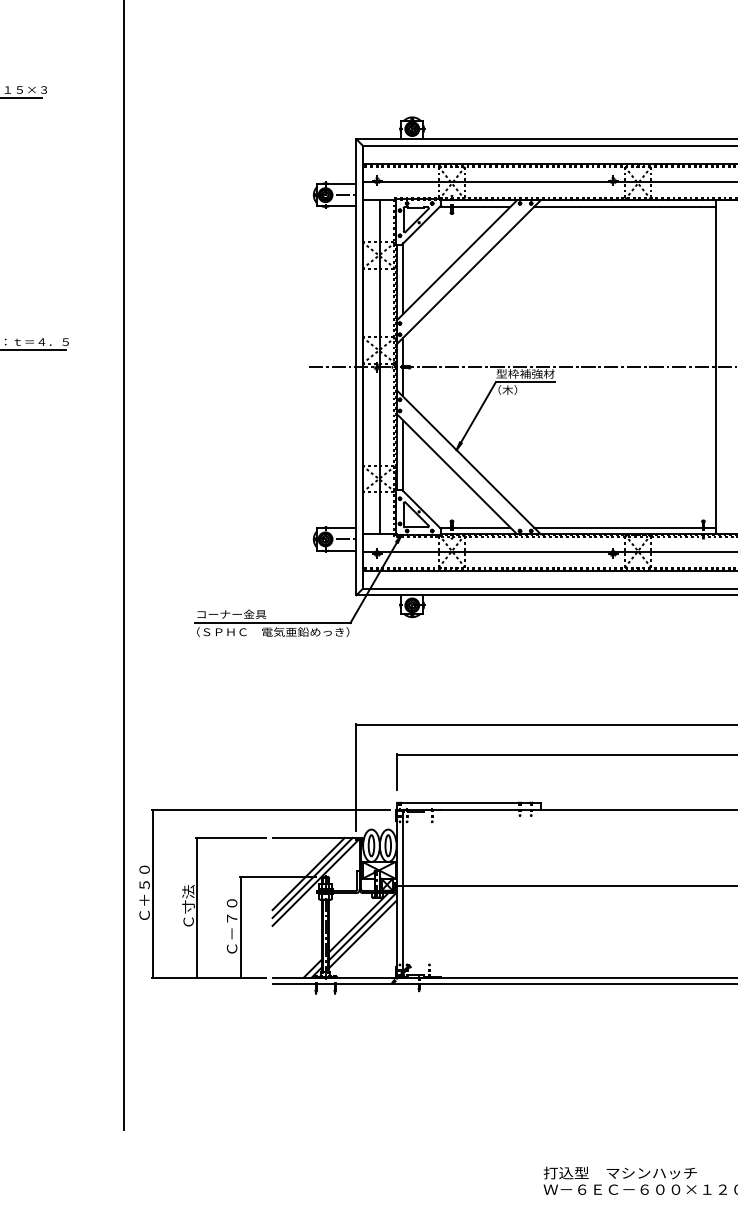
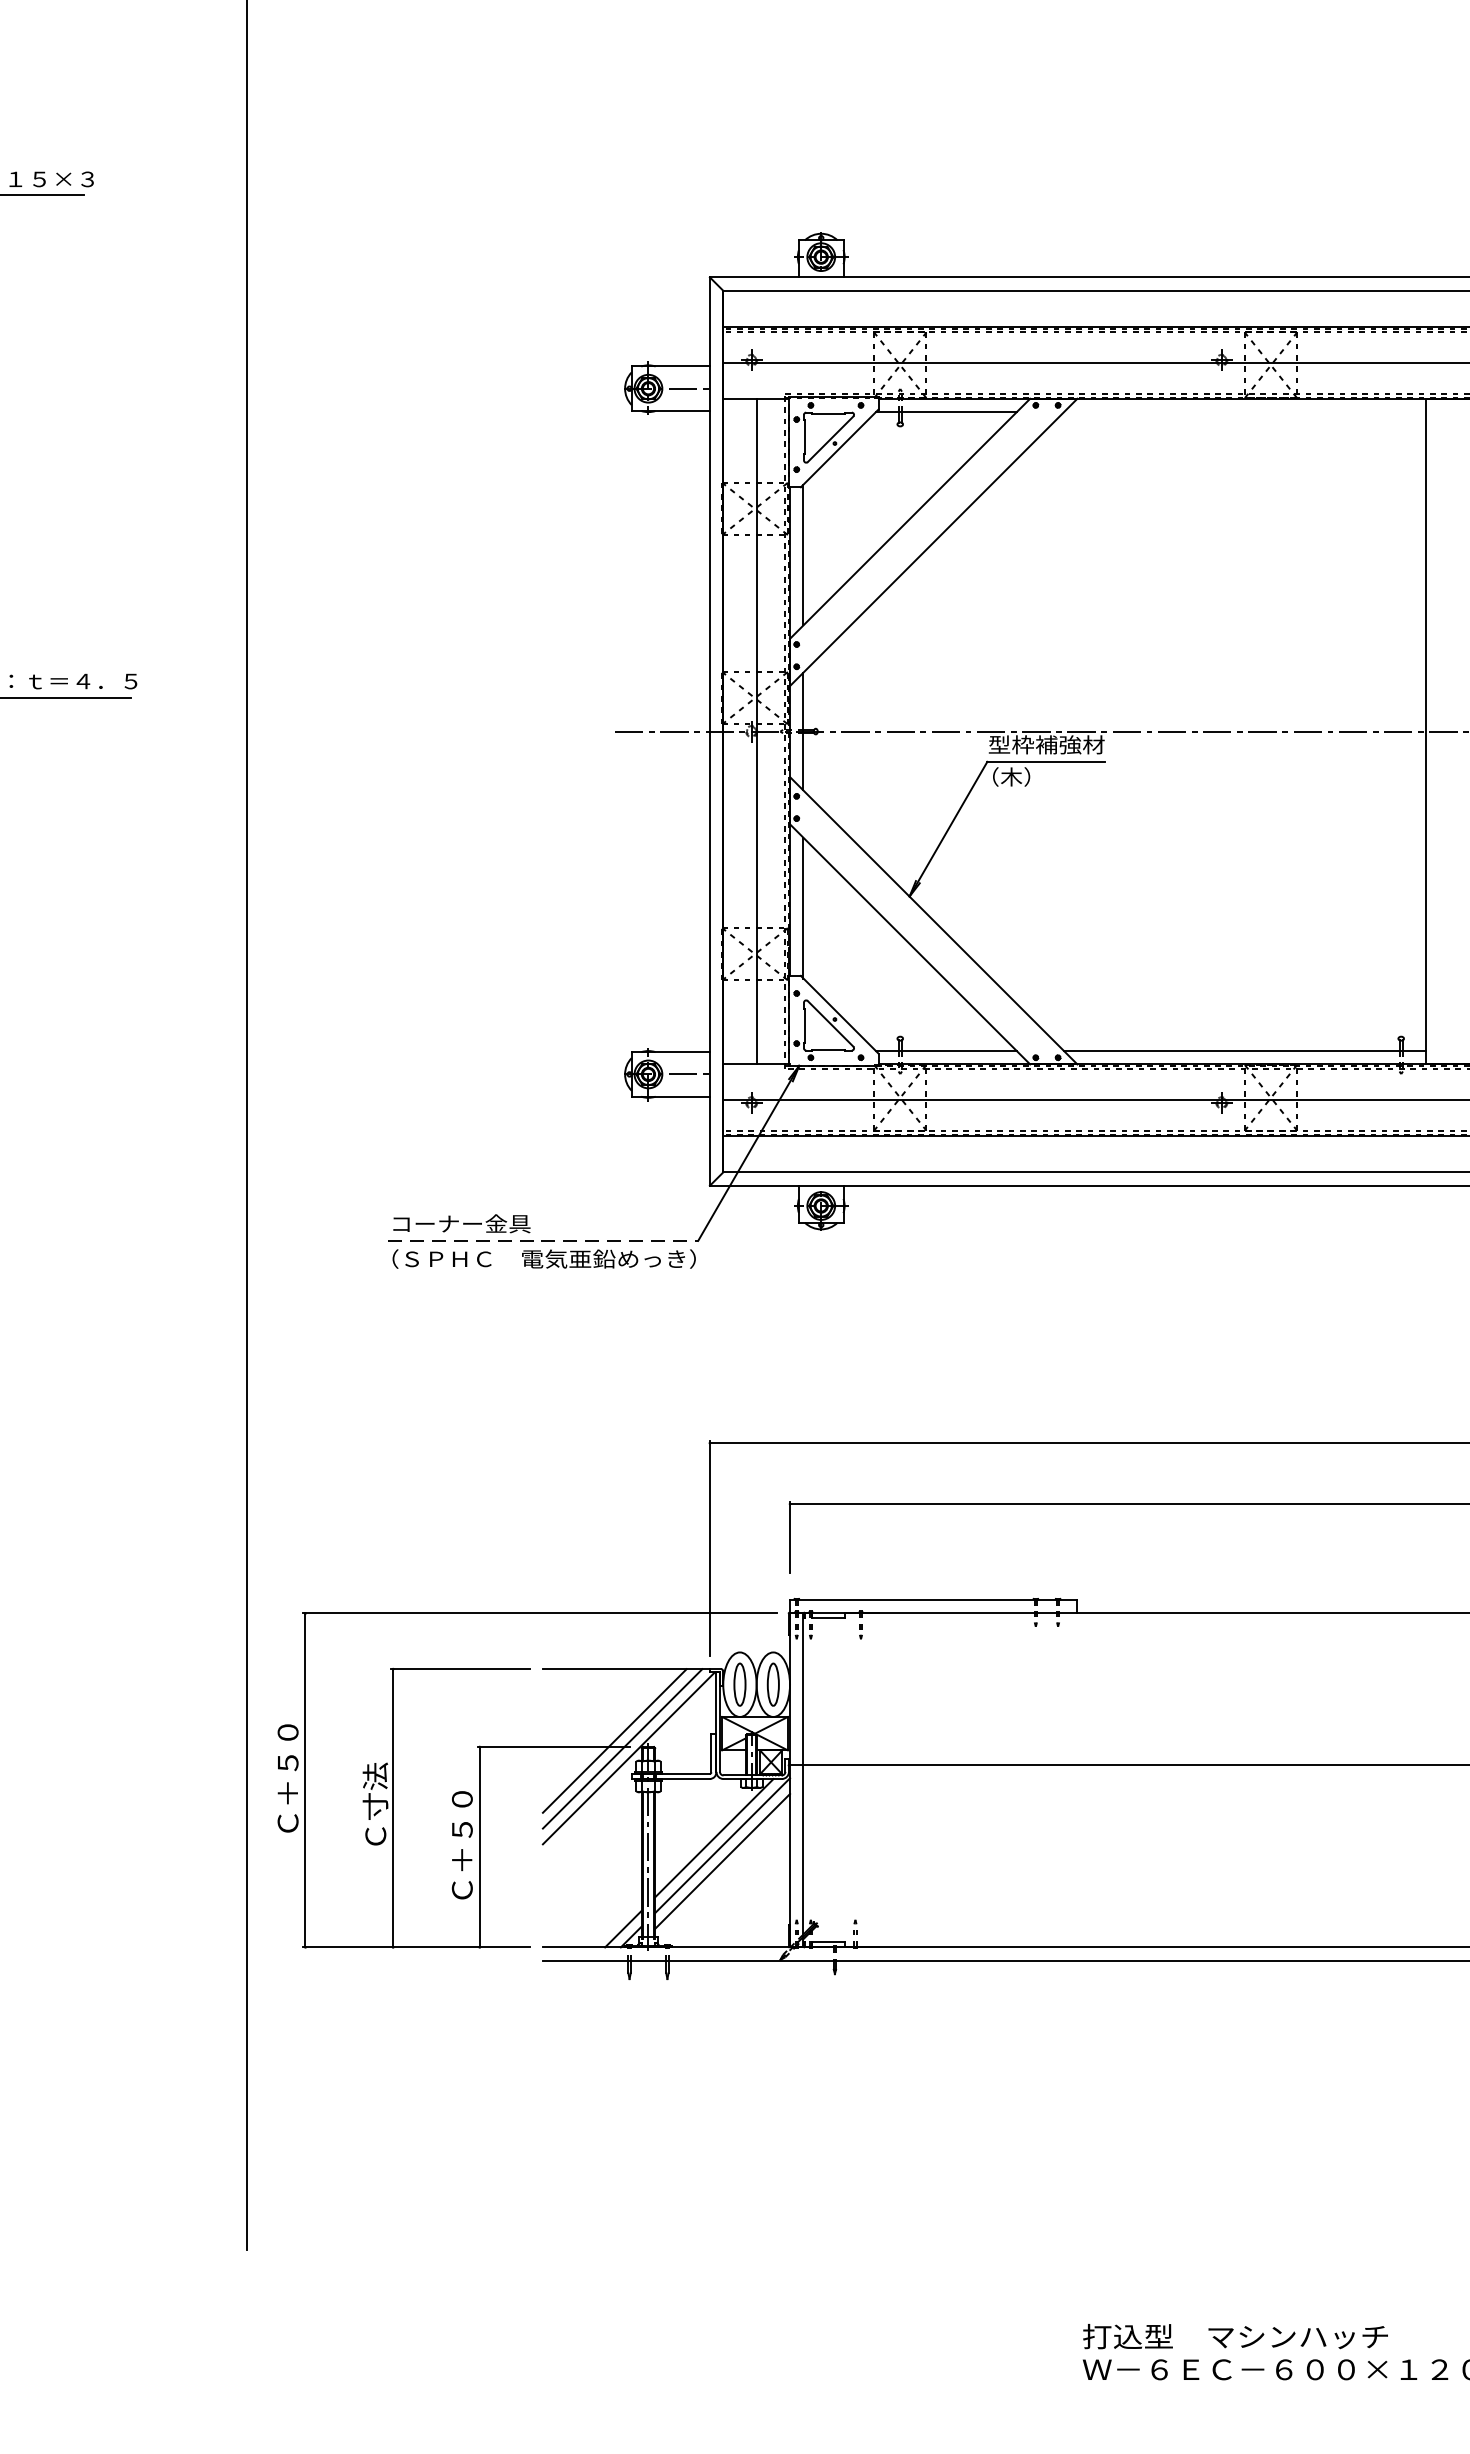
line: (625, 206) -> (1245, 411), removed
line: (272, 622) -> (542, 1239), solid -> dashed
text: (232, 924) -> (463, 1841), Ｃ－７０ -> Ｃ＋５０

